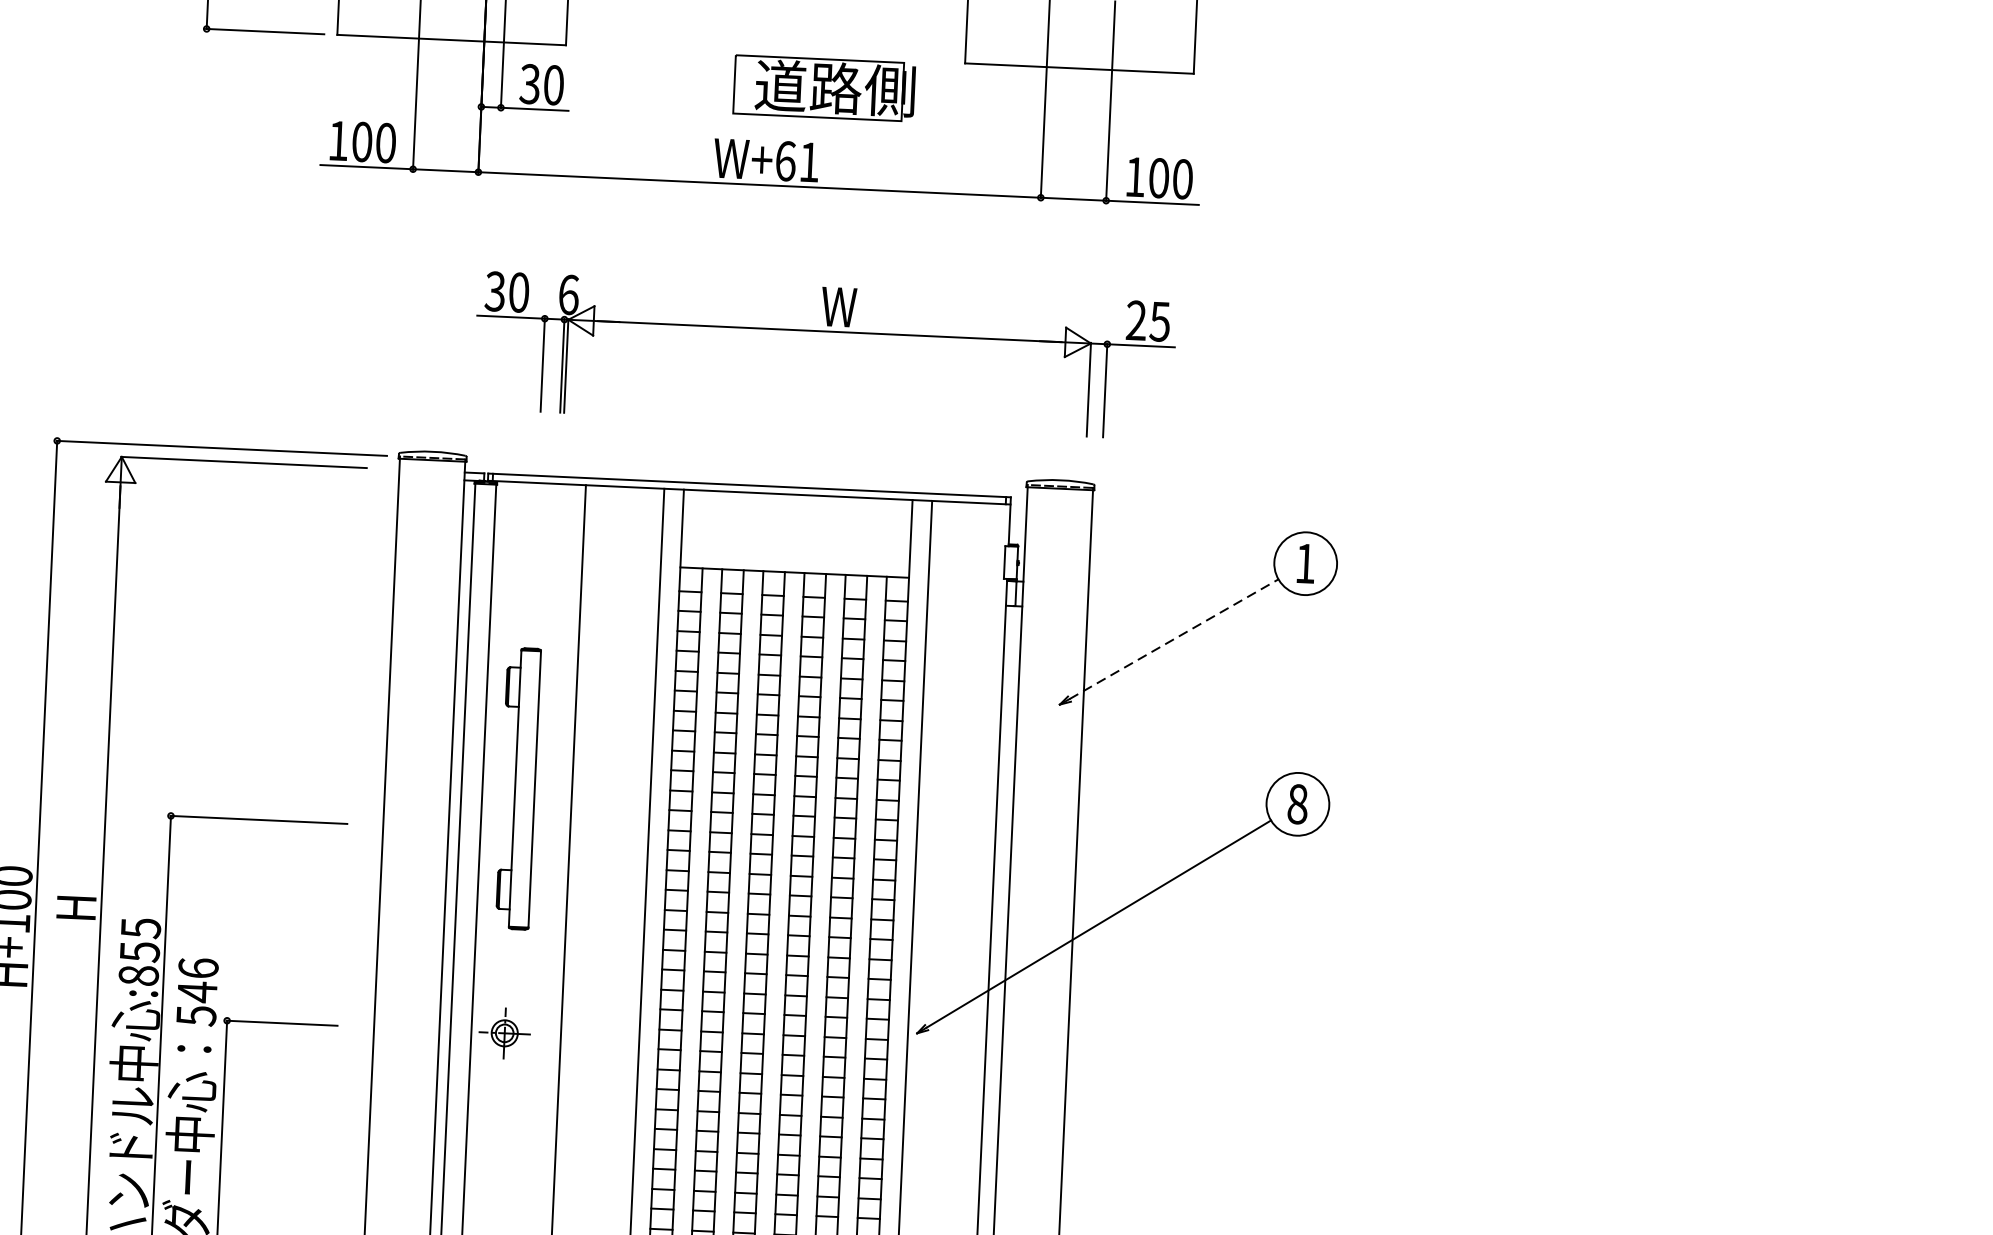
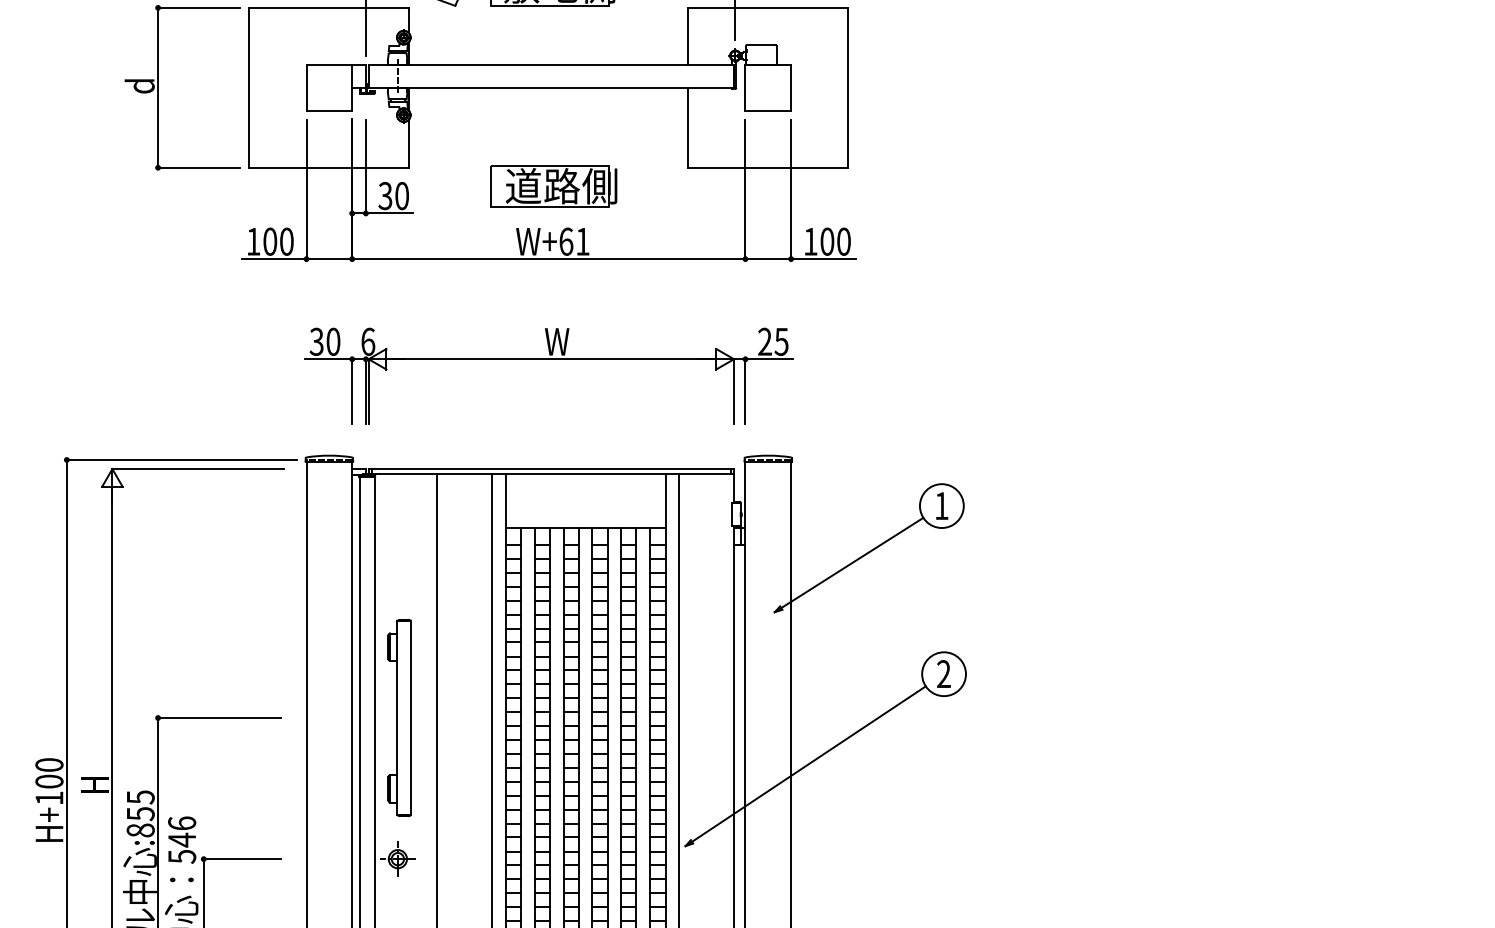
part: (823, 88) -> (553, 186), moved
part: (825, 331) -> (548, 359), moved
line: (1174, 638) -> (852, 562), dashed -> solid
part: (518, 787) -> (399, 717), moved
text: (1297, 804) -> (943, 674), 8 -> 2

